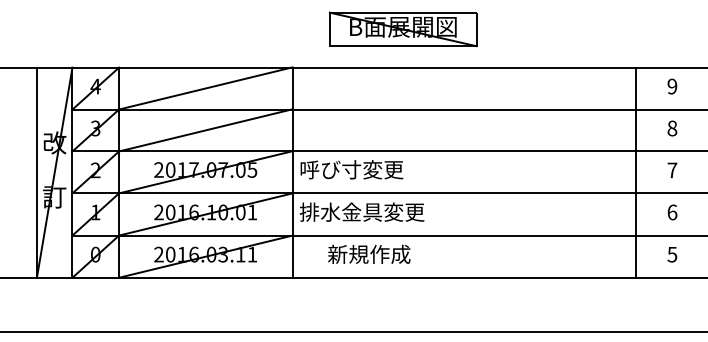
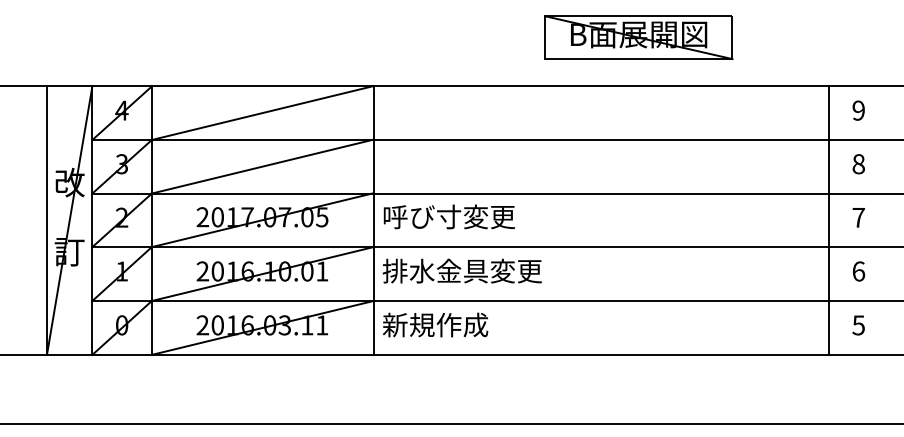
part: (402, 29) -> (638, 37), moved
line: (636, 172) -> (829, 220), moved
text: (369, 253) -> (435, 324), moved

